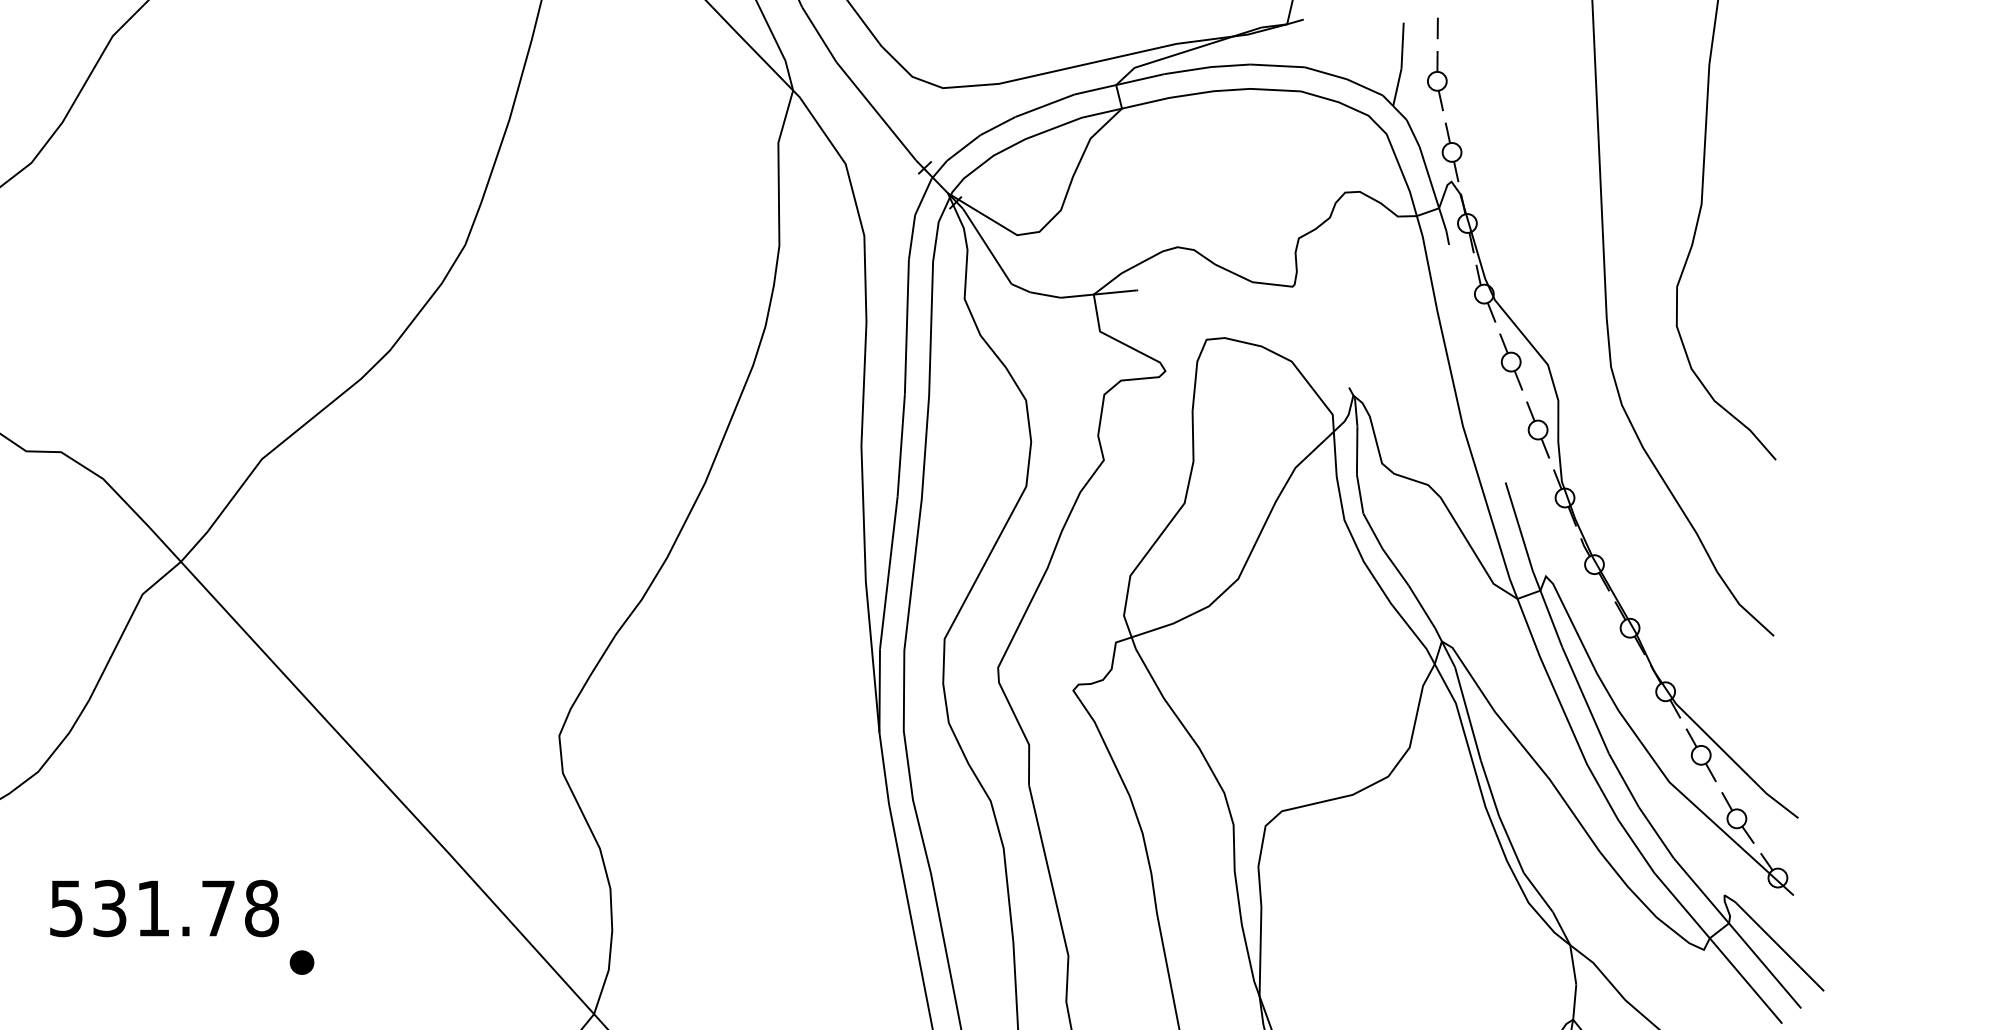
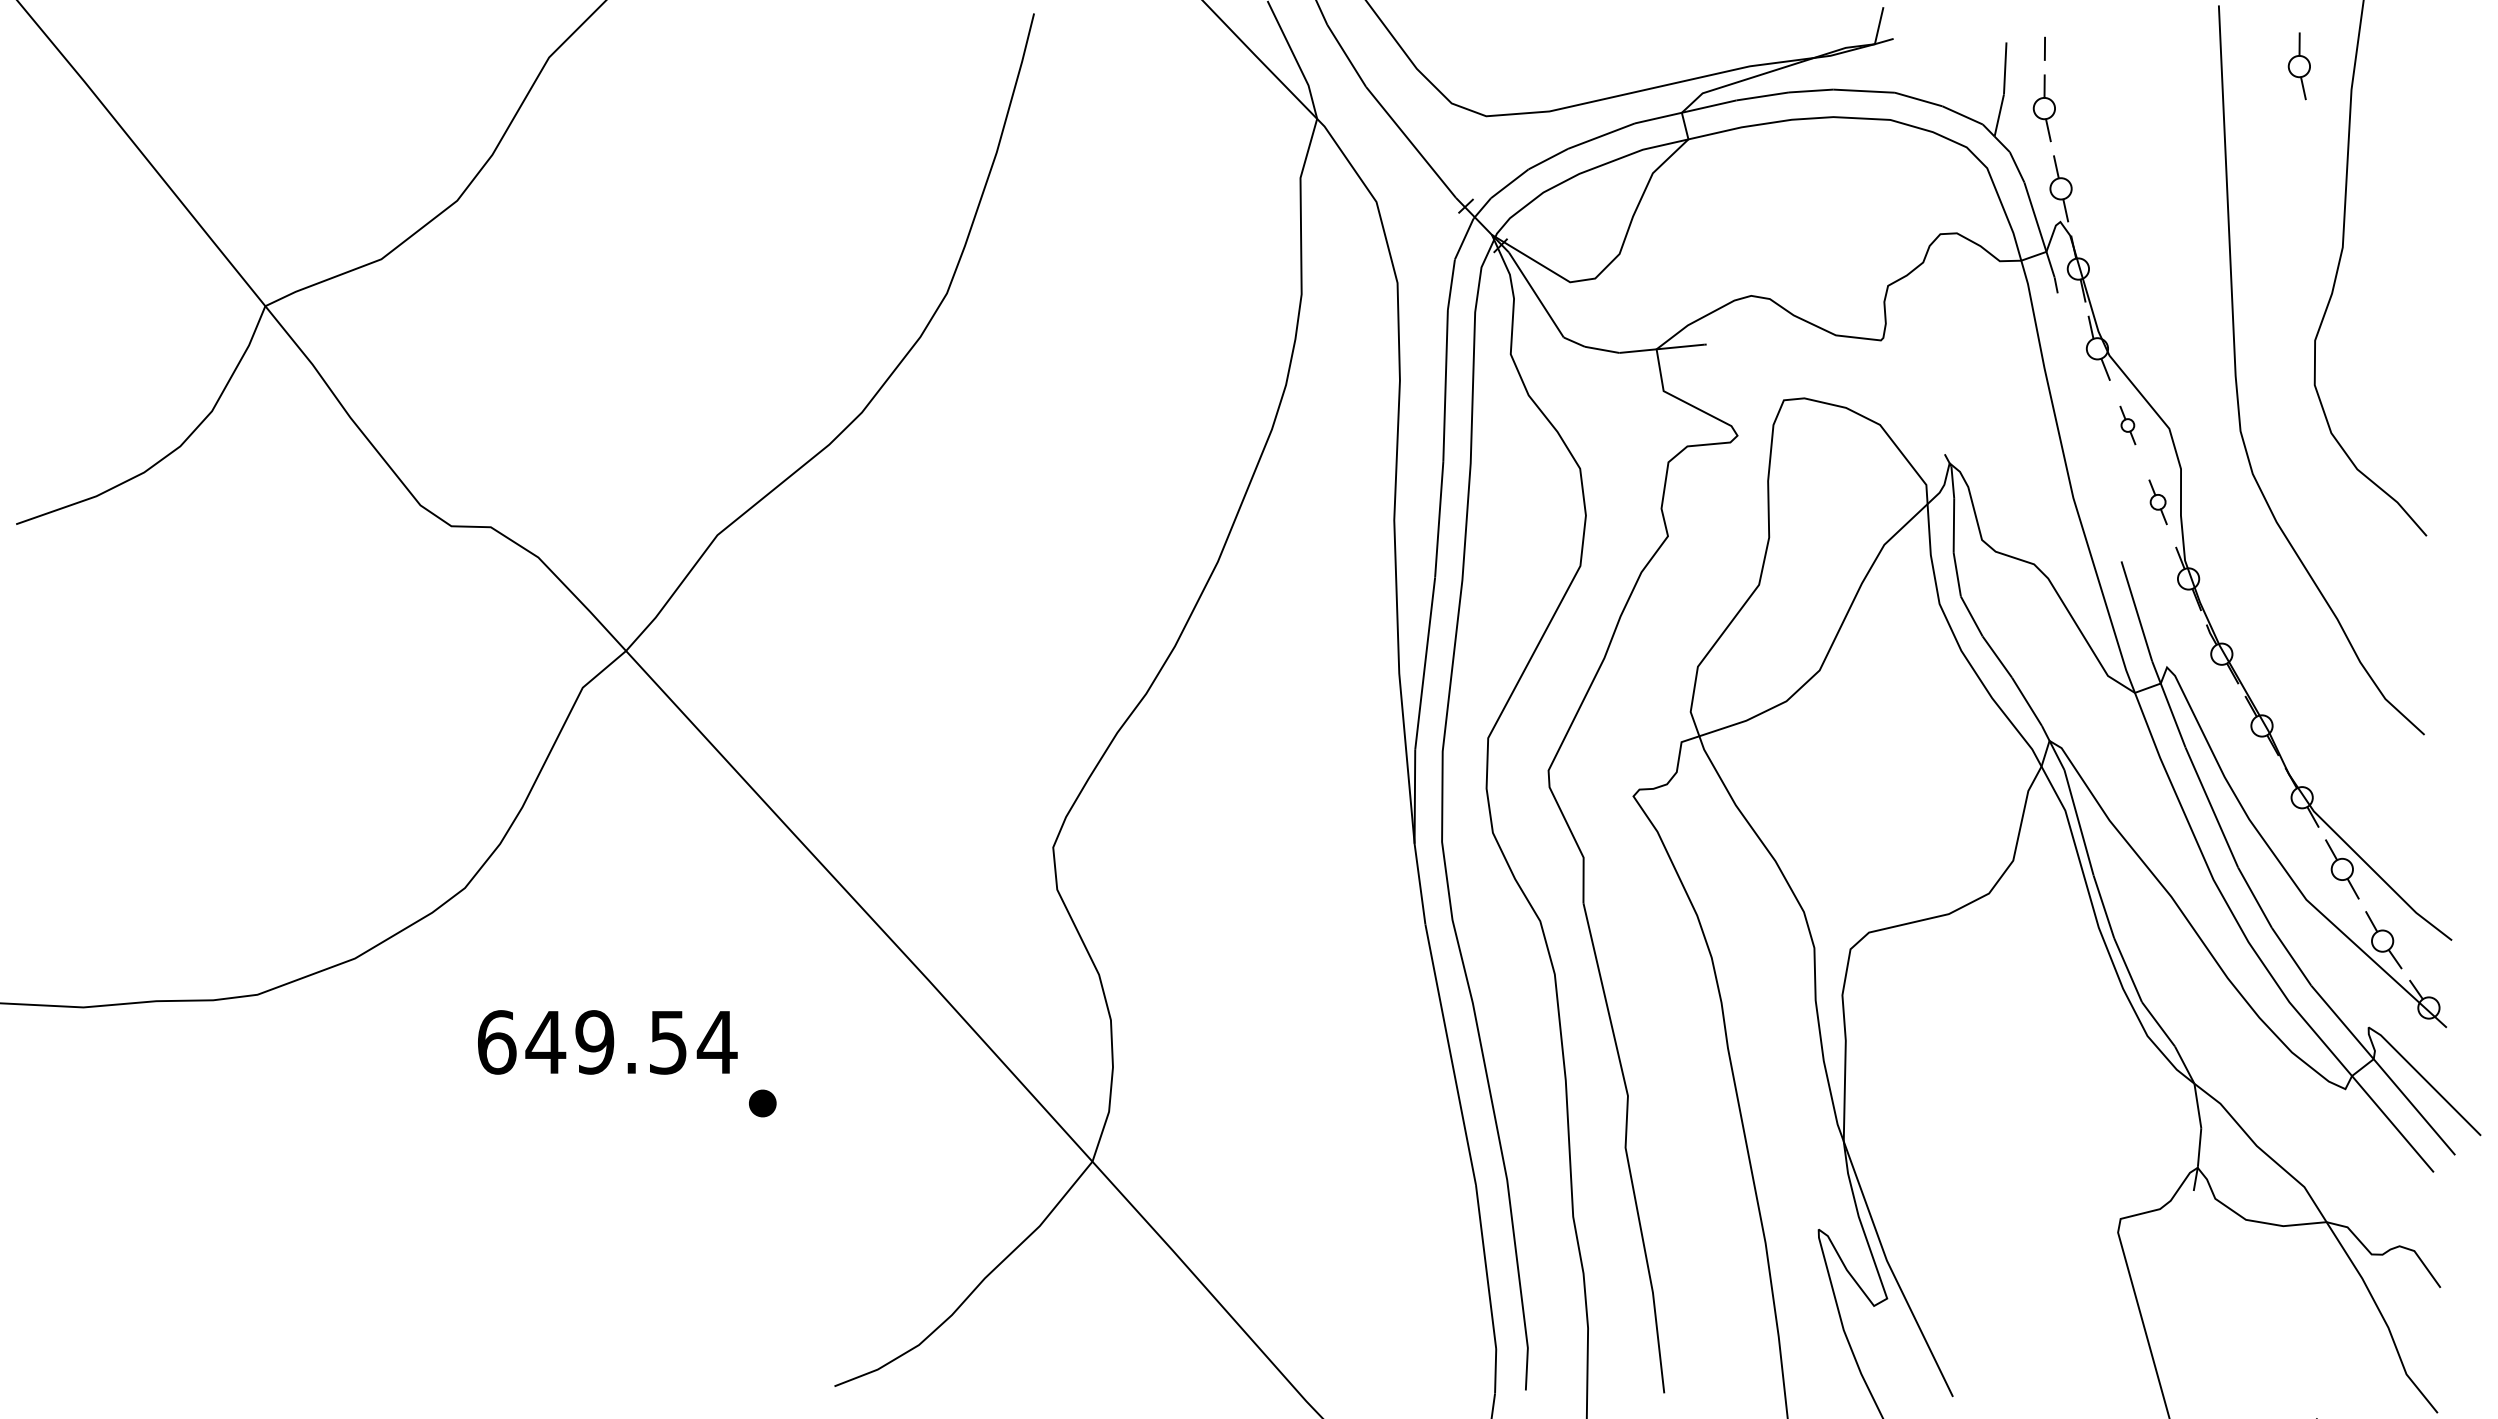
part: (1662, 44) -> (2298, 66), added
part: (1510, 362) -> (2127, 425), size x0.6
part: (1537, 430) -> (2157, 502), size x0.7
text: (164, 908) -> (607, 1042), 531.78 -> 649.54

